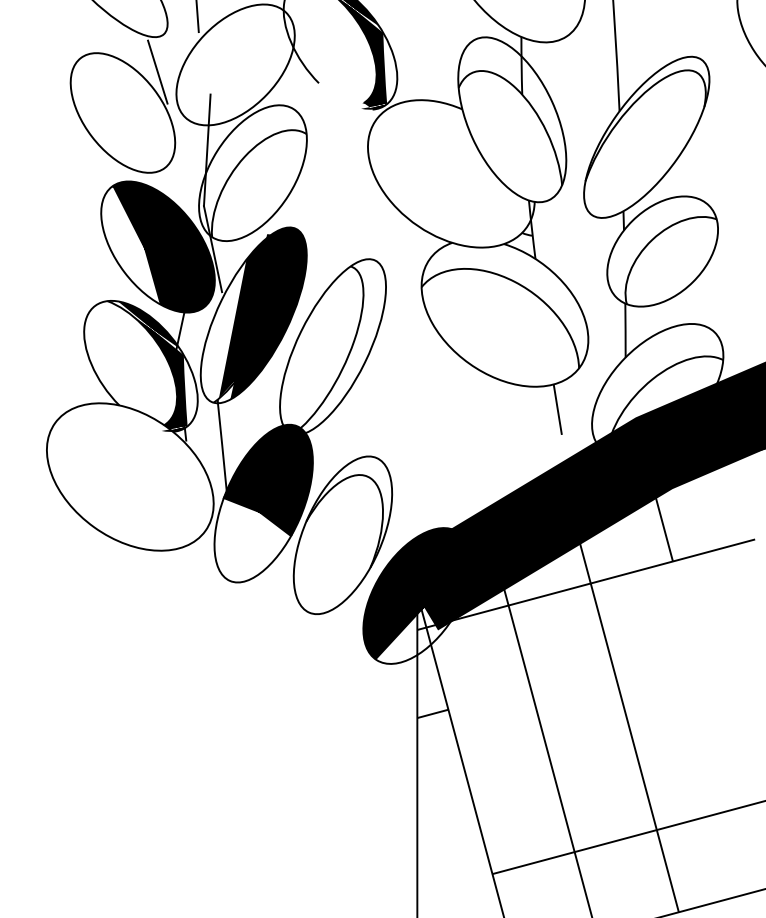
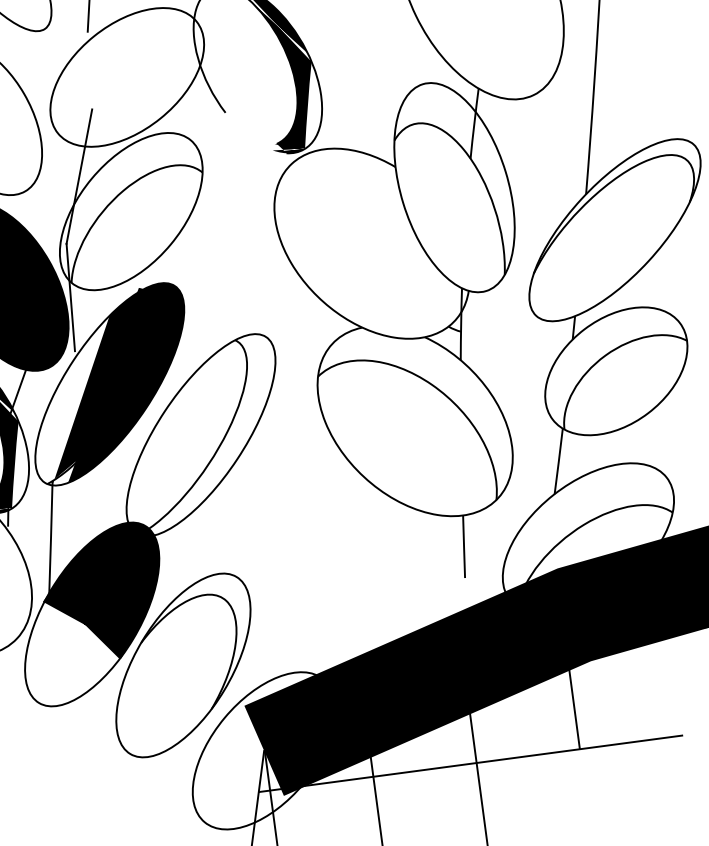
line: (157, 71) -> (31, 73), removed
fill: (417, 593) -> (264, 747), removed

